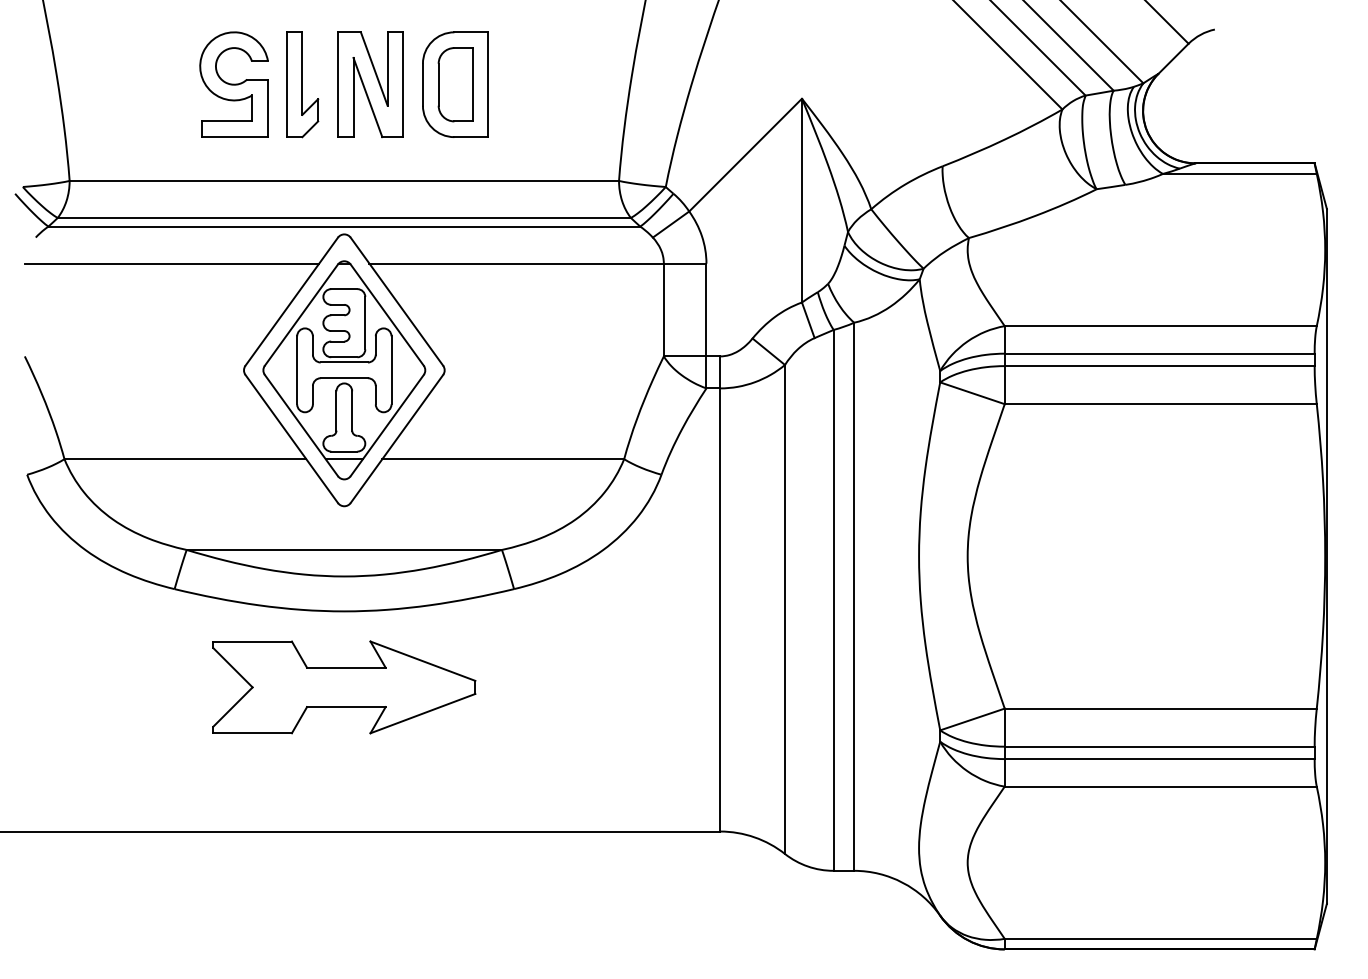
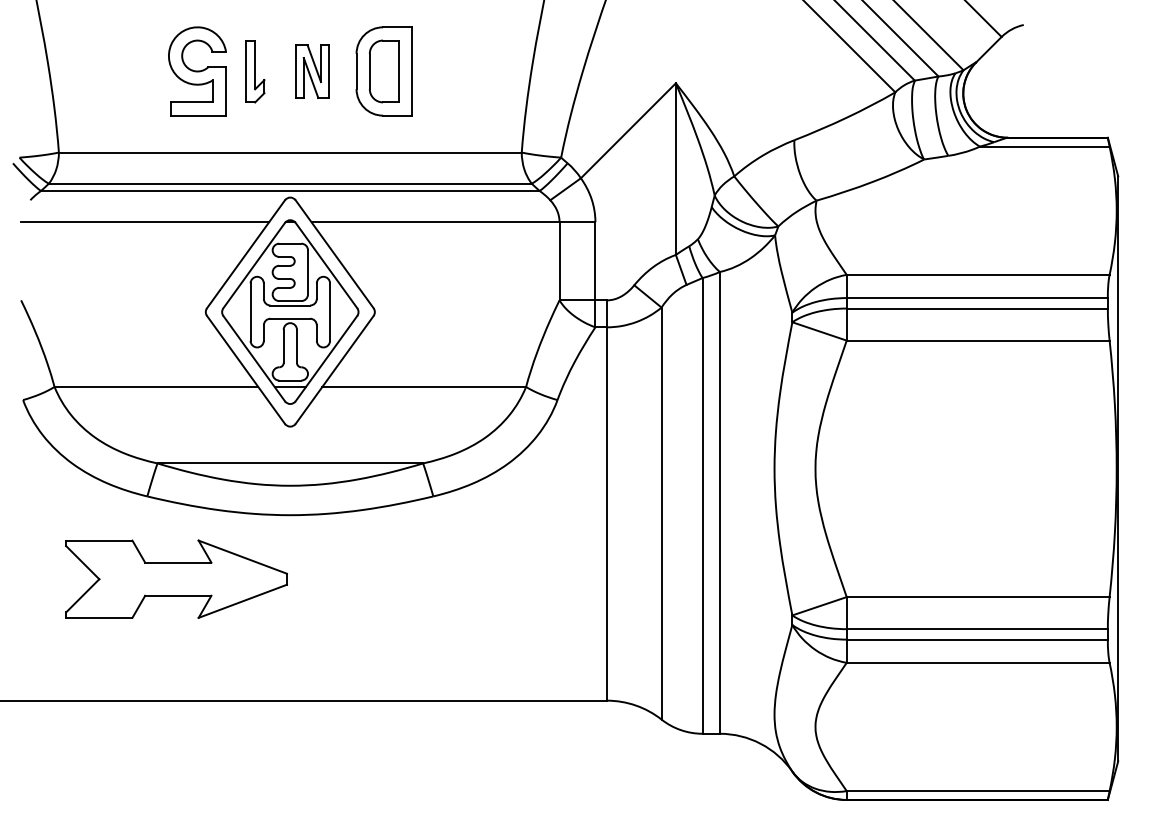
part: (302, 84) -> (255, 71), size x0.7
part: (370, 84) -> (312, 71), size x0.6
part: (344, 687) -> (176, 579), moved

